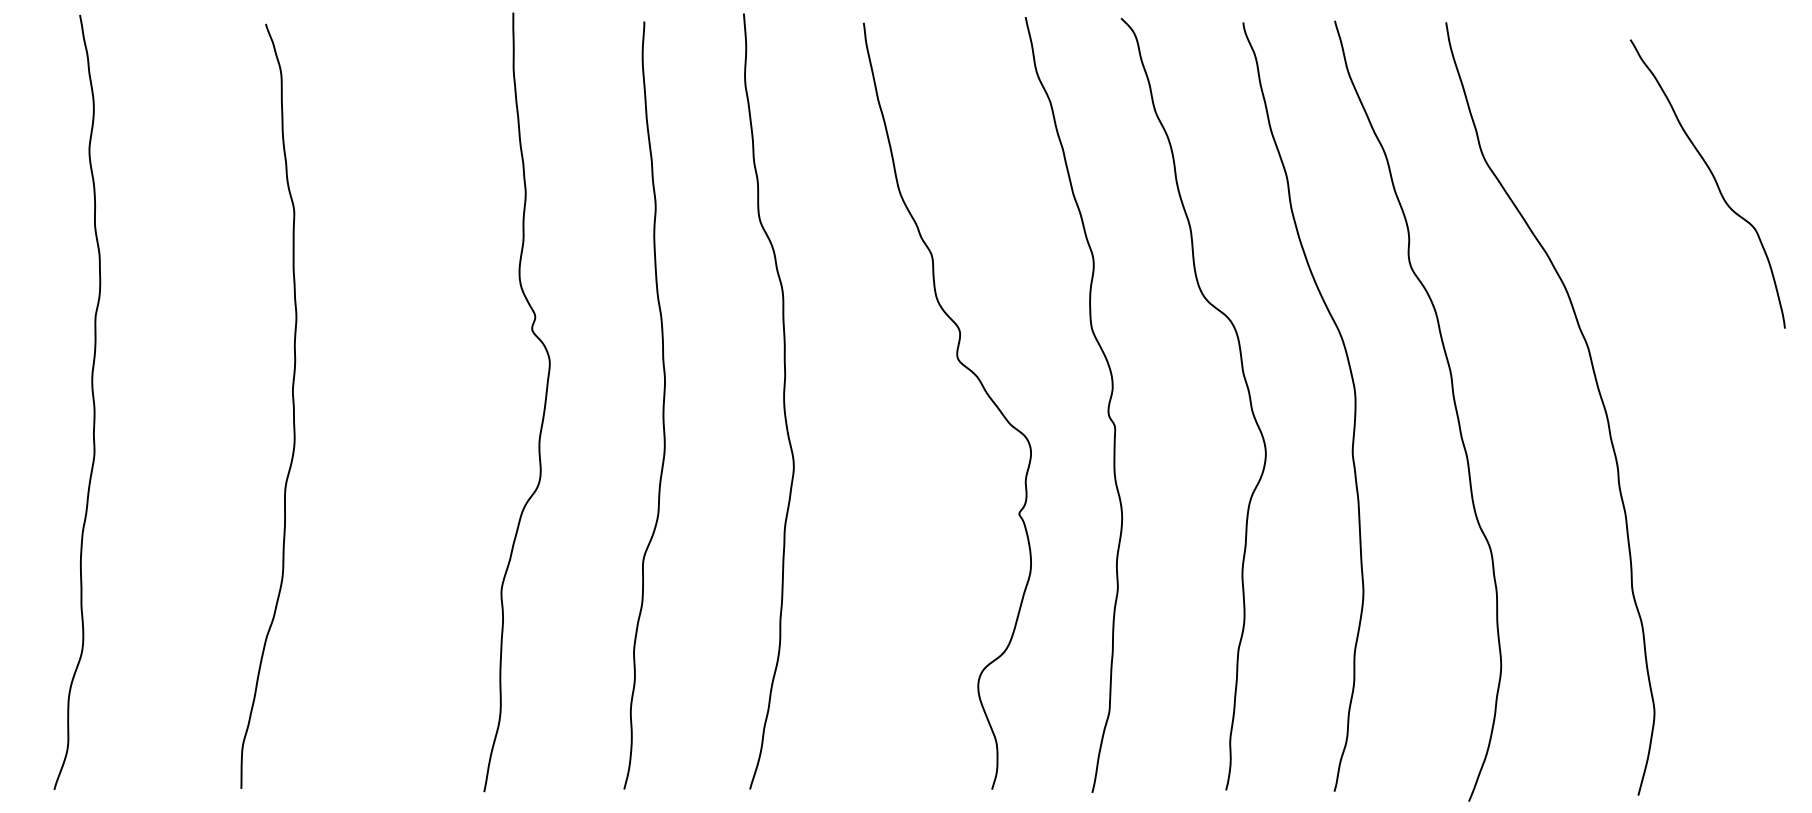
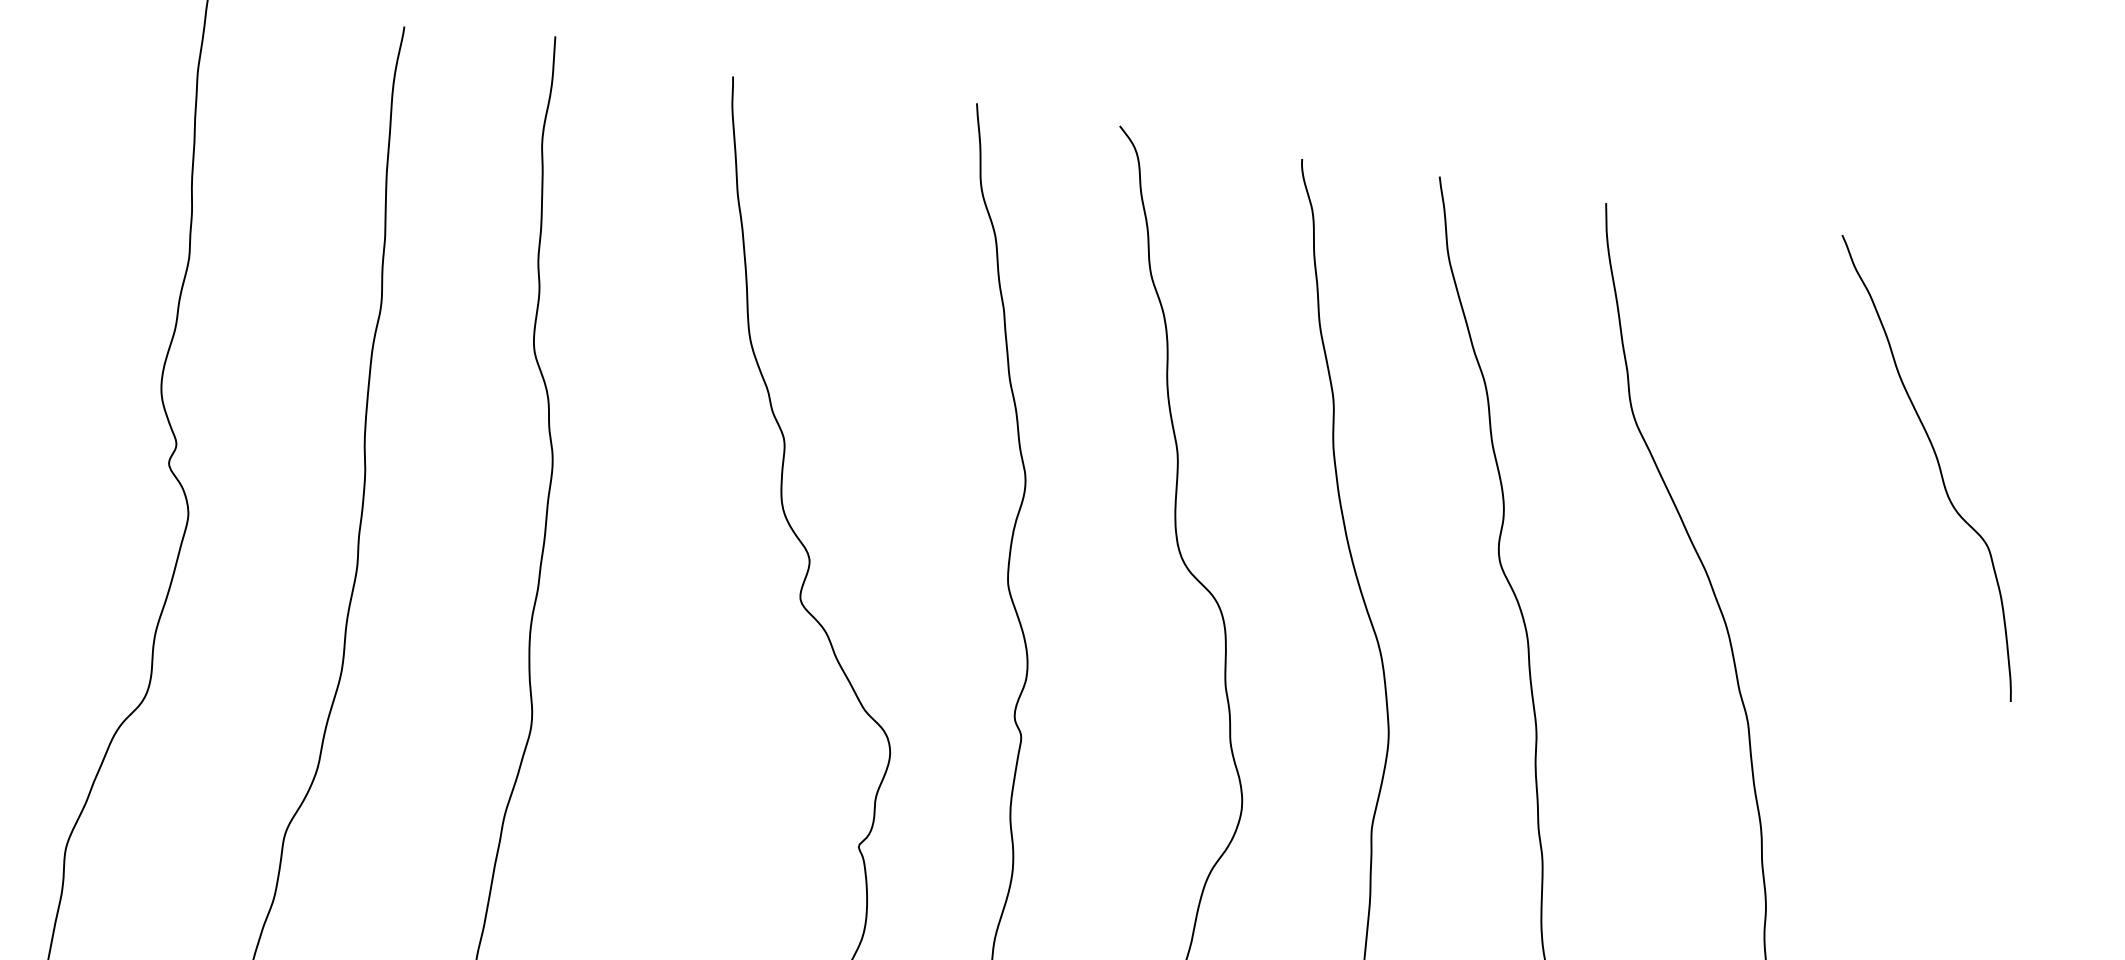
curve: (1714, 180) -> (1937, 464), moved

